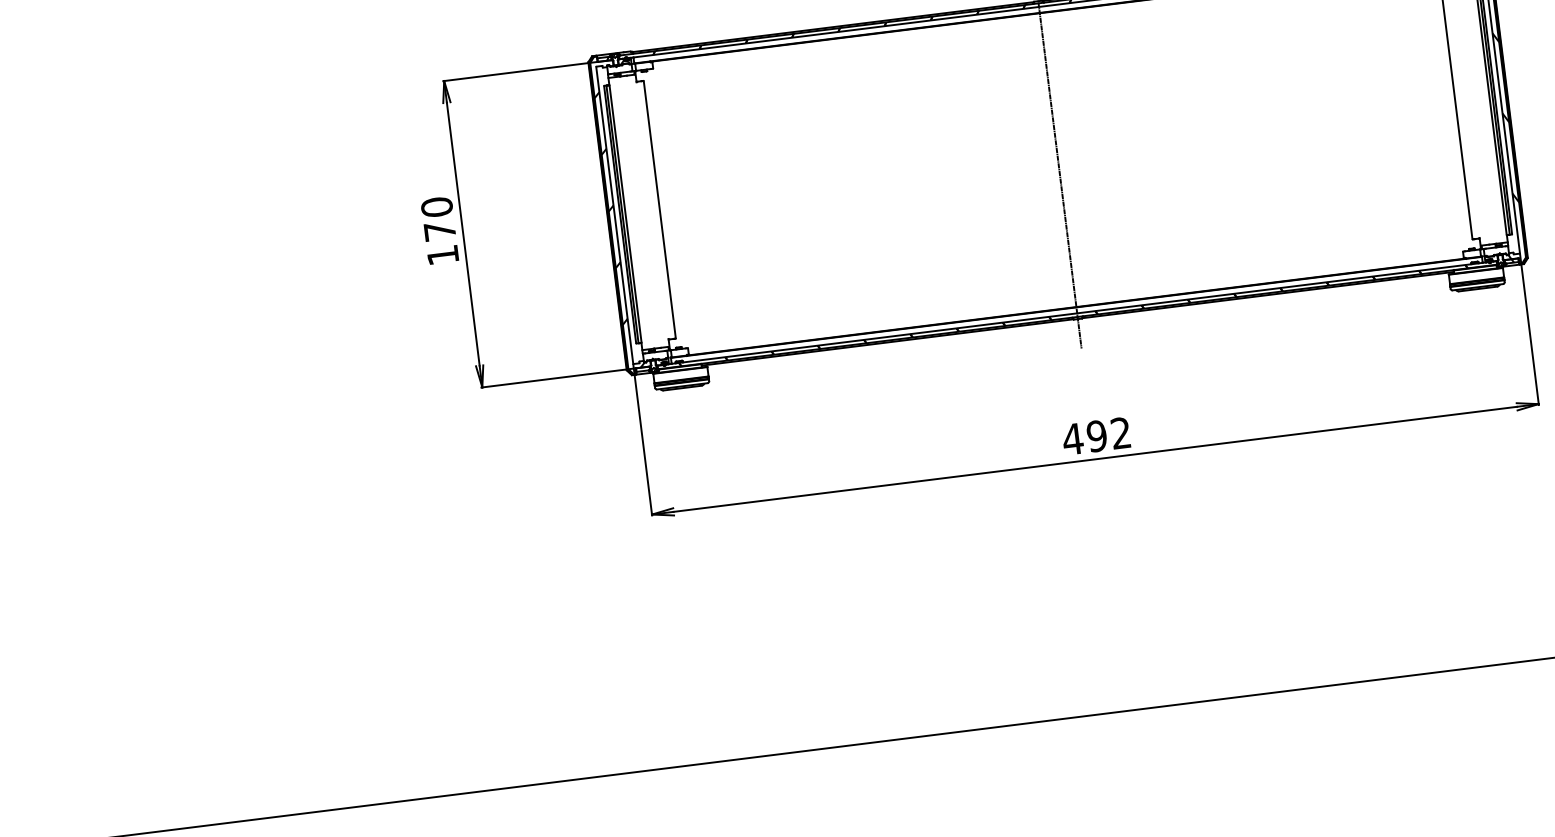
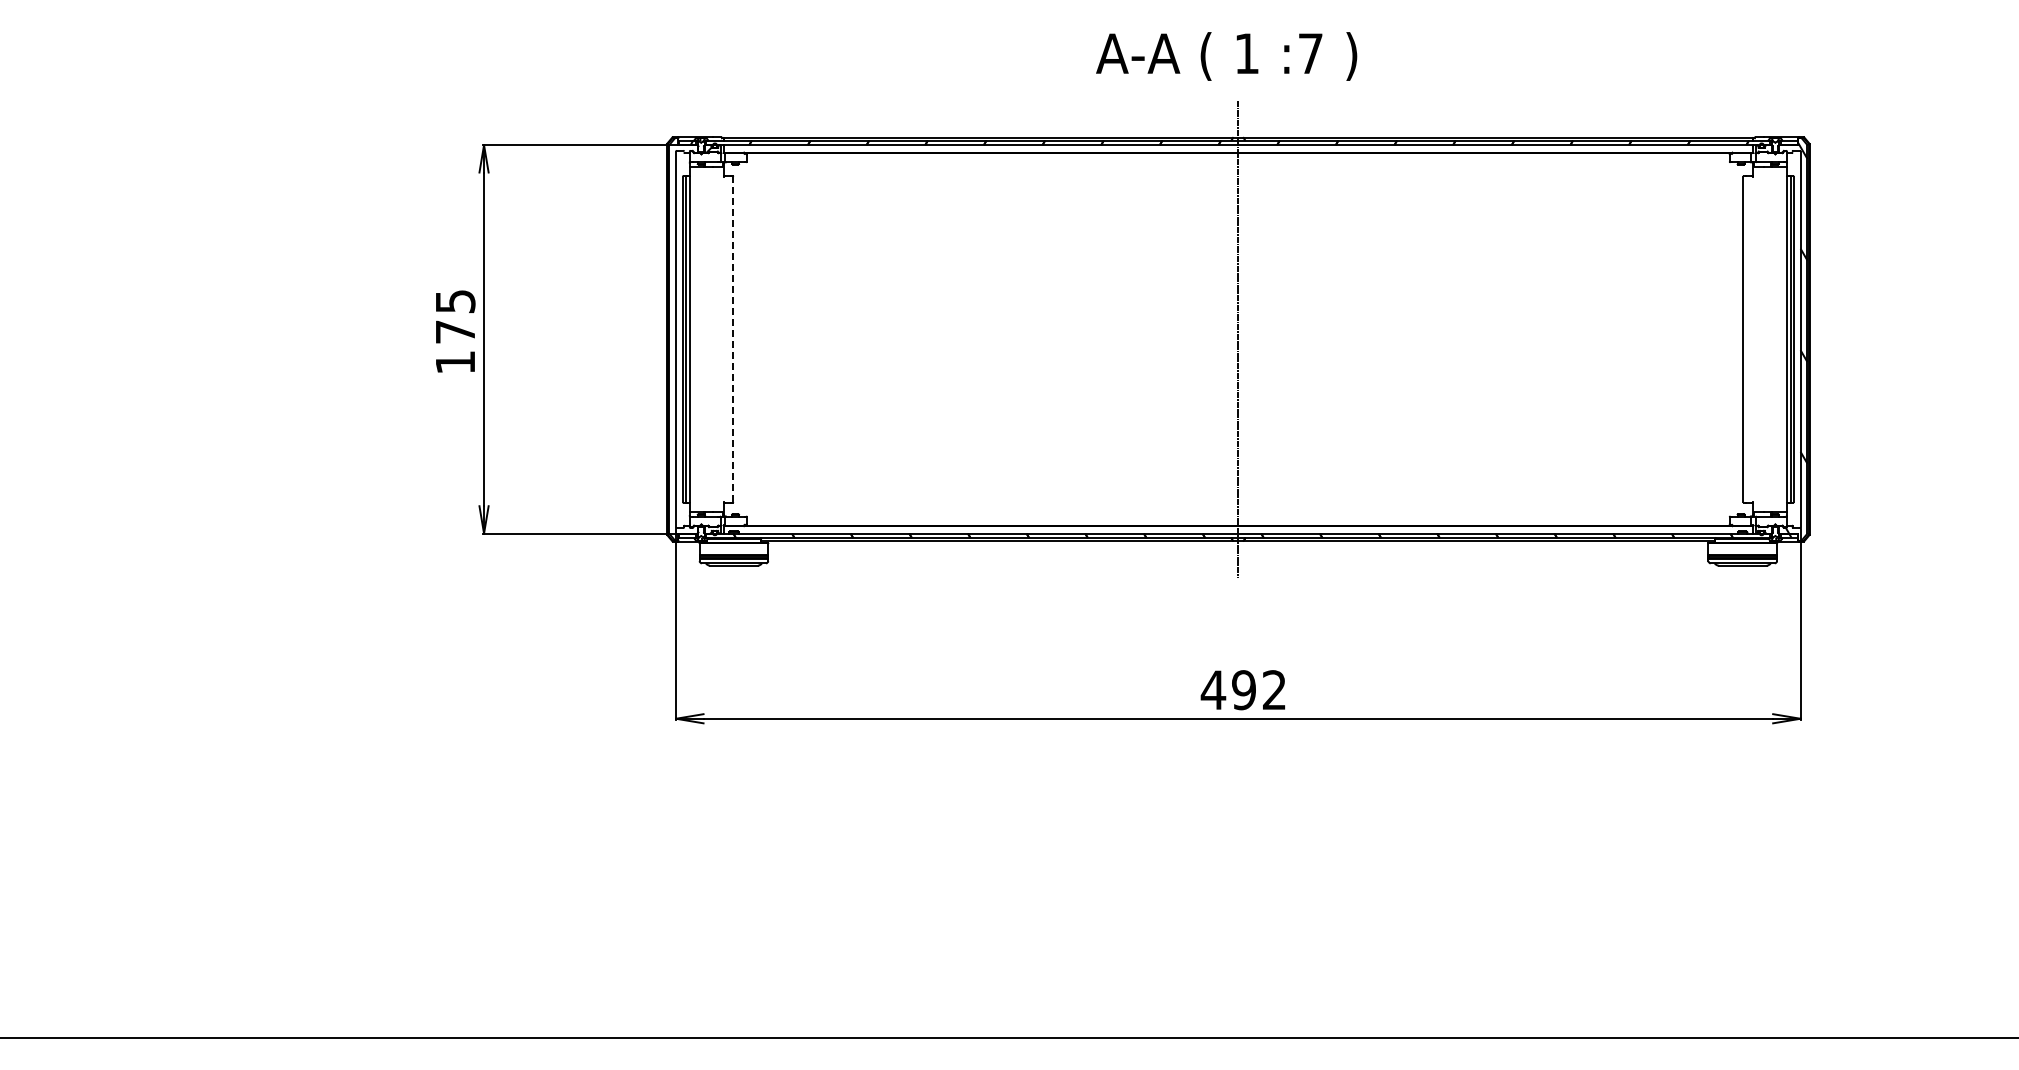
text: (437, 207) -> (455, 301), 170 -> 175
line: (659, 209) -> (733, 339), solid -> dashed
hatch: (619, 232) -> (679, 361), removed

